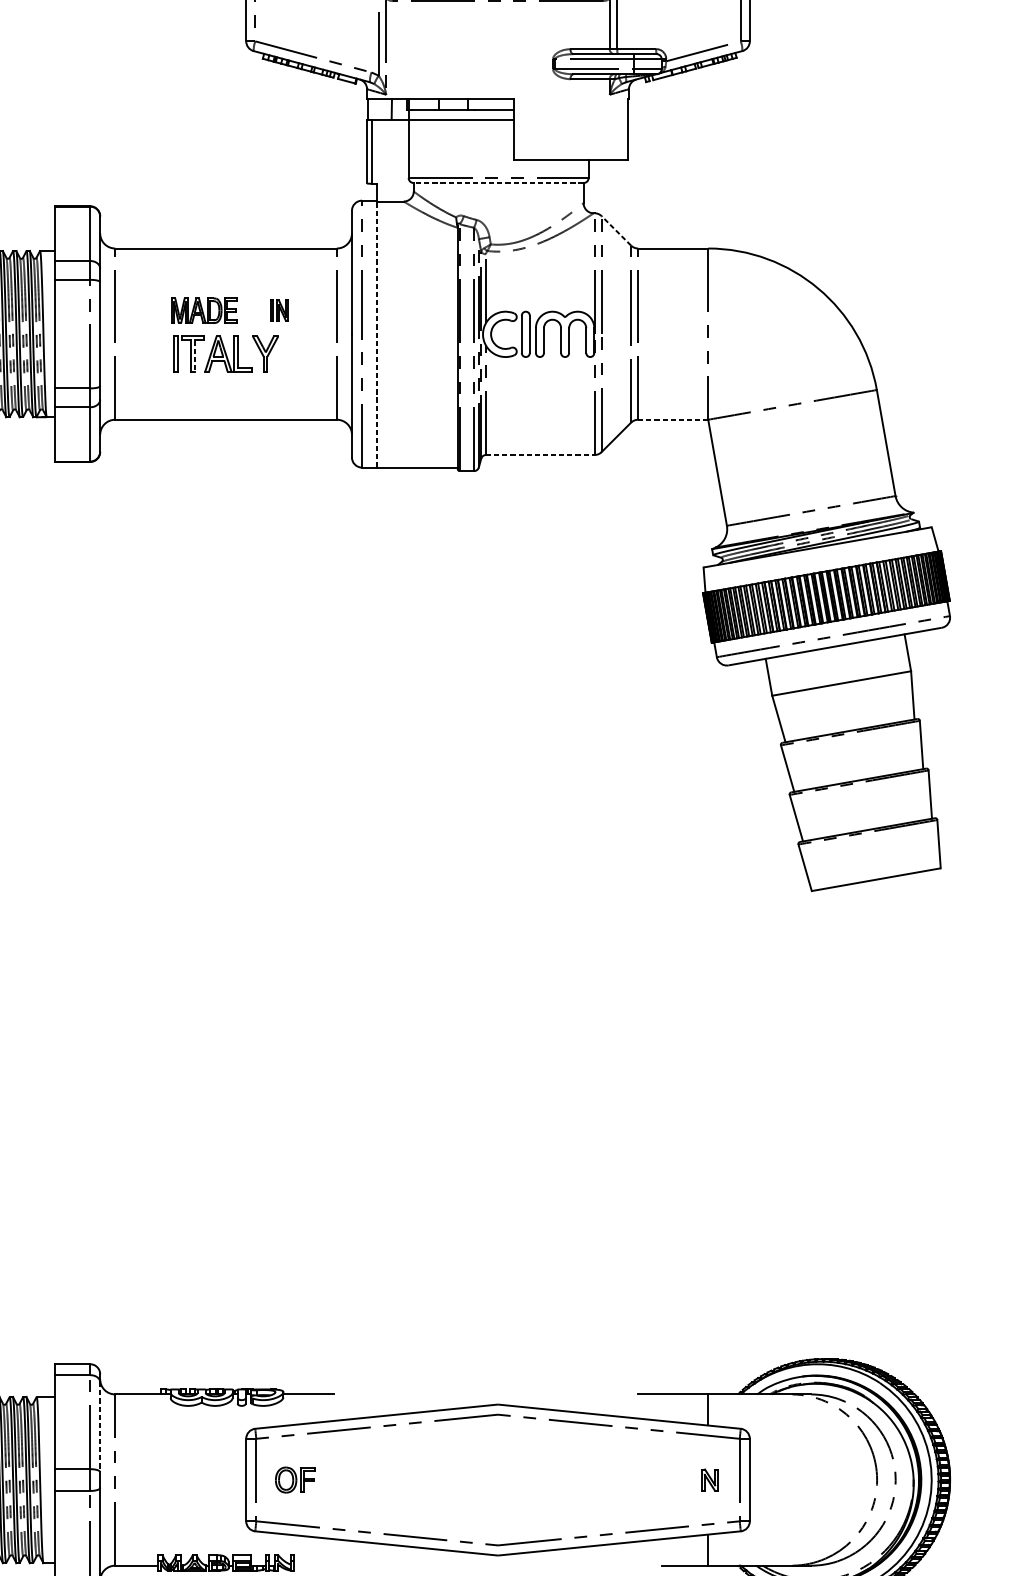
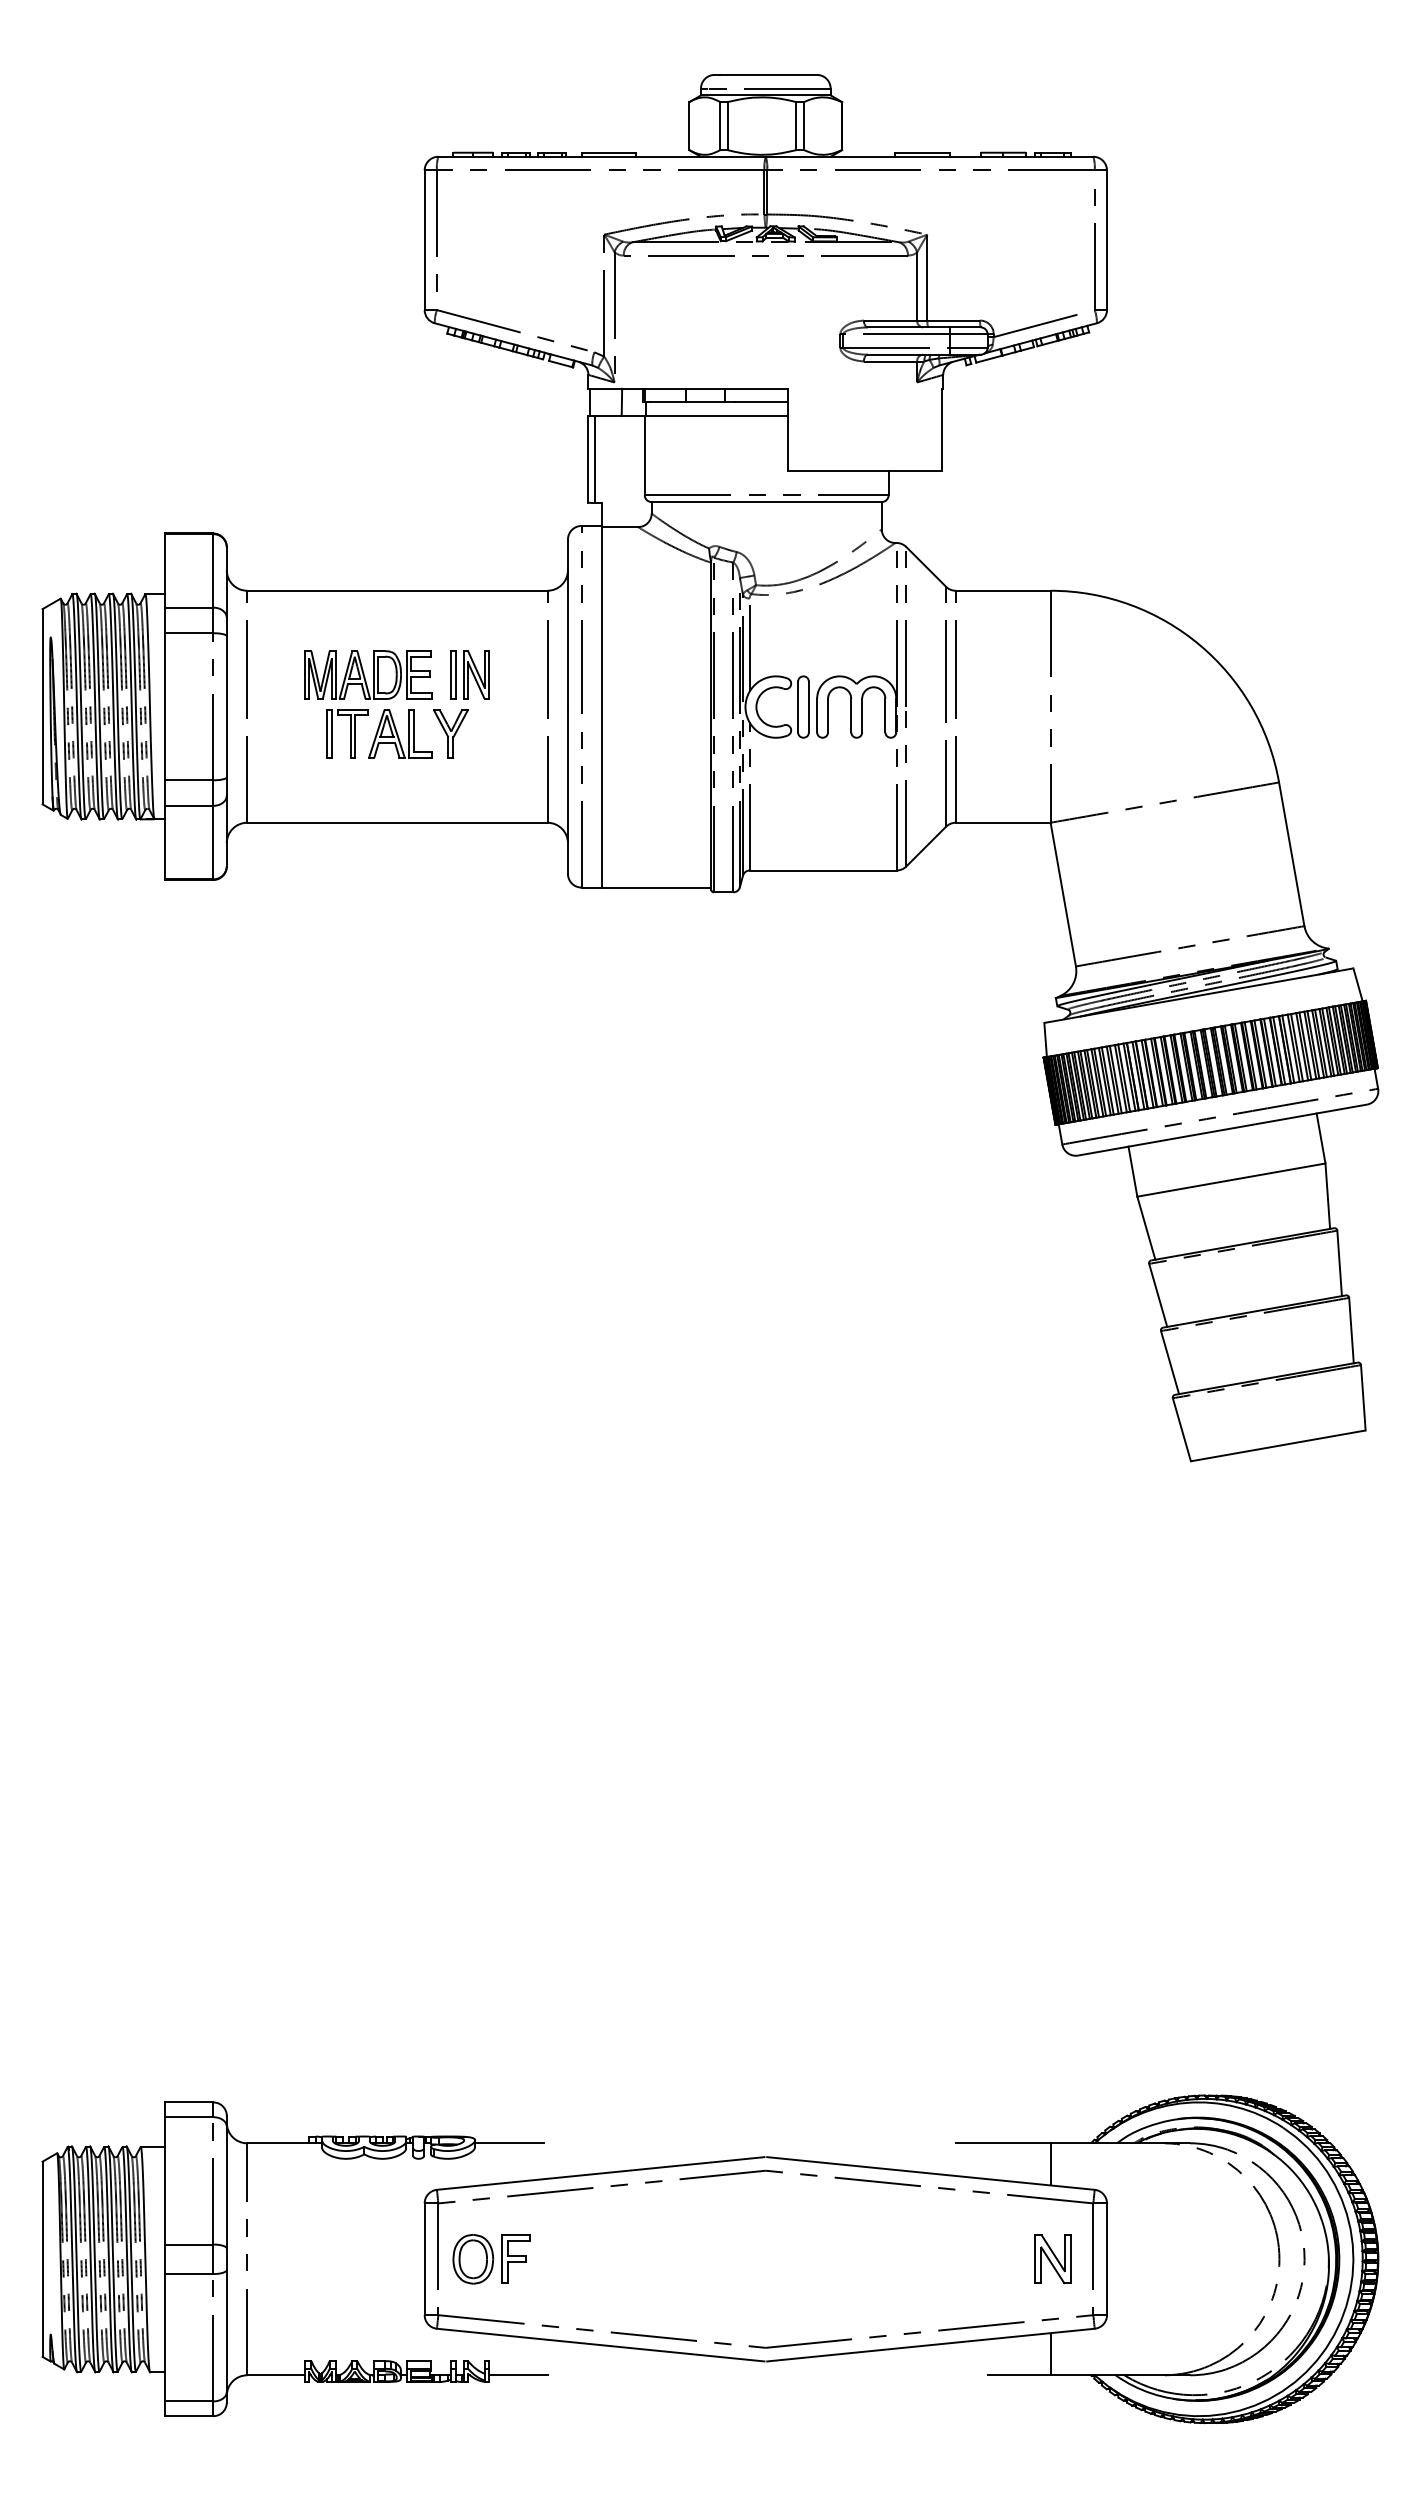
line: (498, 183) -> (766, 502), dashed -> solid
line: (615, 230) -> (925, 566), dashed -> solid
part: (204, 310) -> (368, 674), size x1.43
part: (279, 310) -> (469, 674), size x1.67
line: (377, 333) -> (602, 706), dashed -> solid
line: (195, 356) -> (355, 737), dashed -> solid
line: (673, 419) -> (1003, 822), dashed -> solid
line: (540, 454) -> (823, 870), dashed -> solid
line: (99, 1427) -> (226, 2187), dashed -> solid
part: (295, 1480) -> (491, 2259), size x1.43
part: (709, 1480) -> (1052, 2259), size x1.67
line: (315, 1565) -> (518, 2375), added

